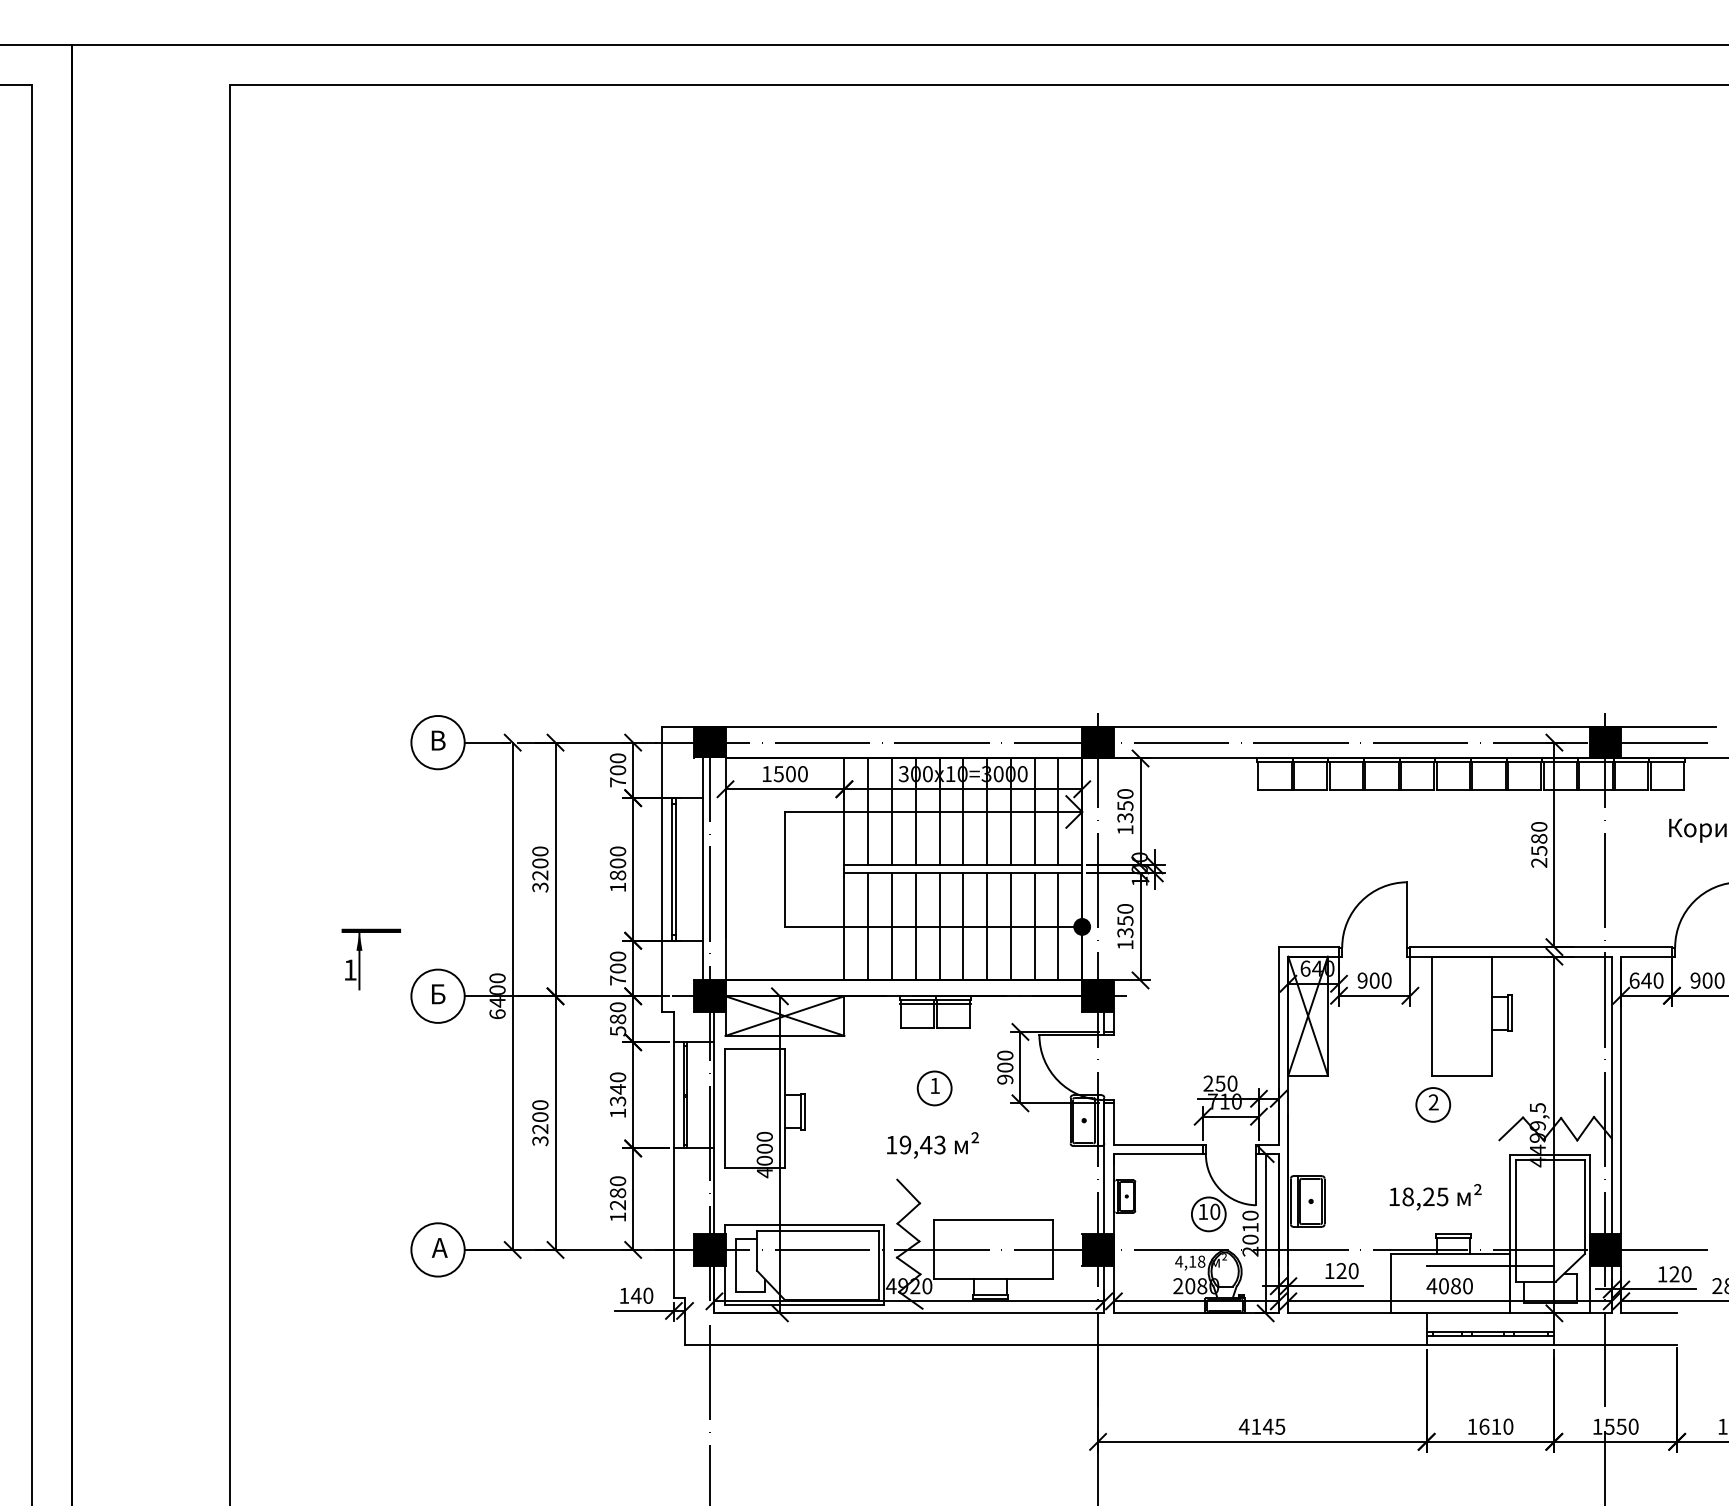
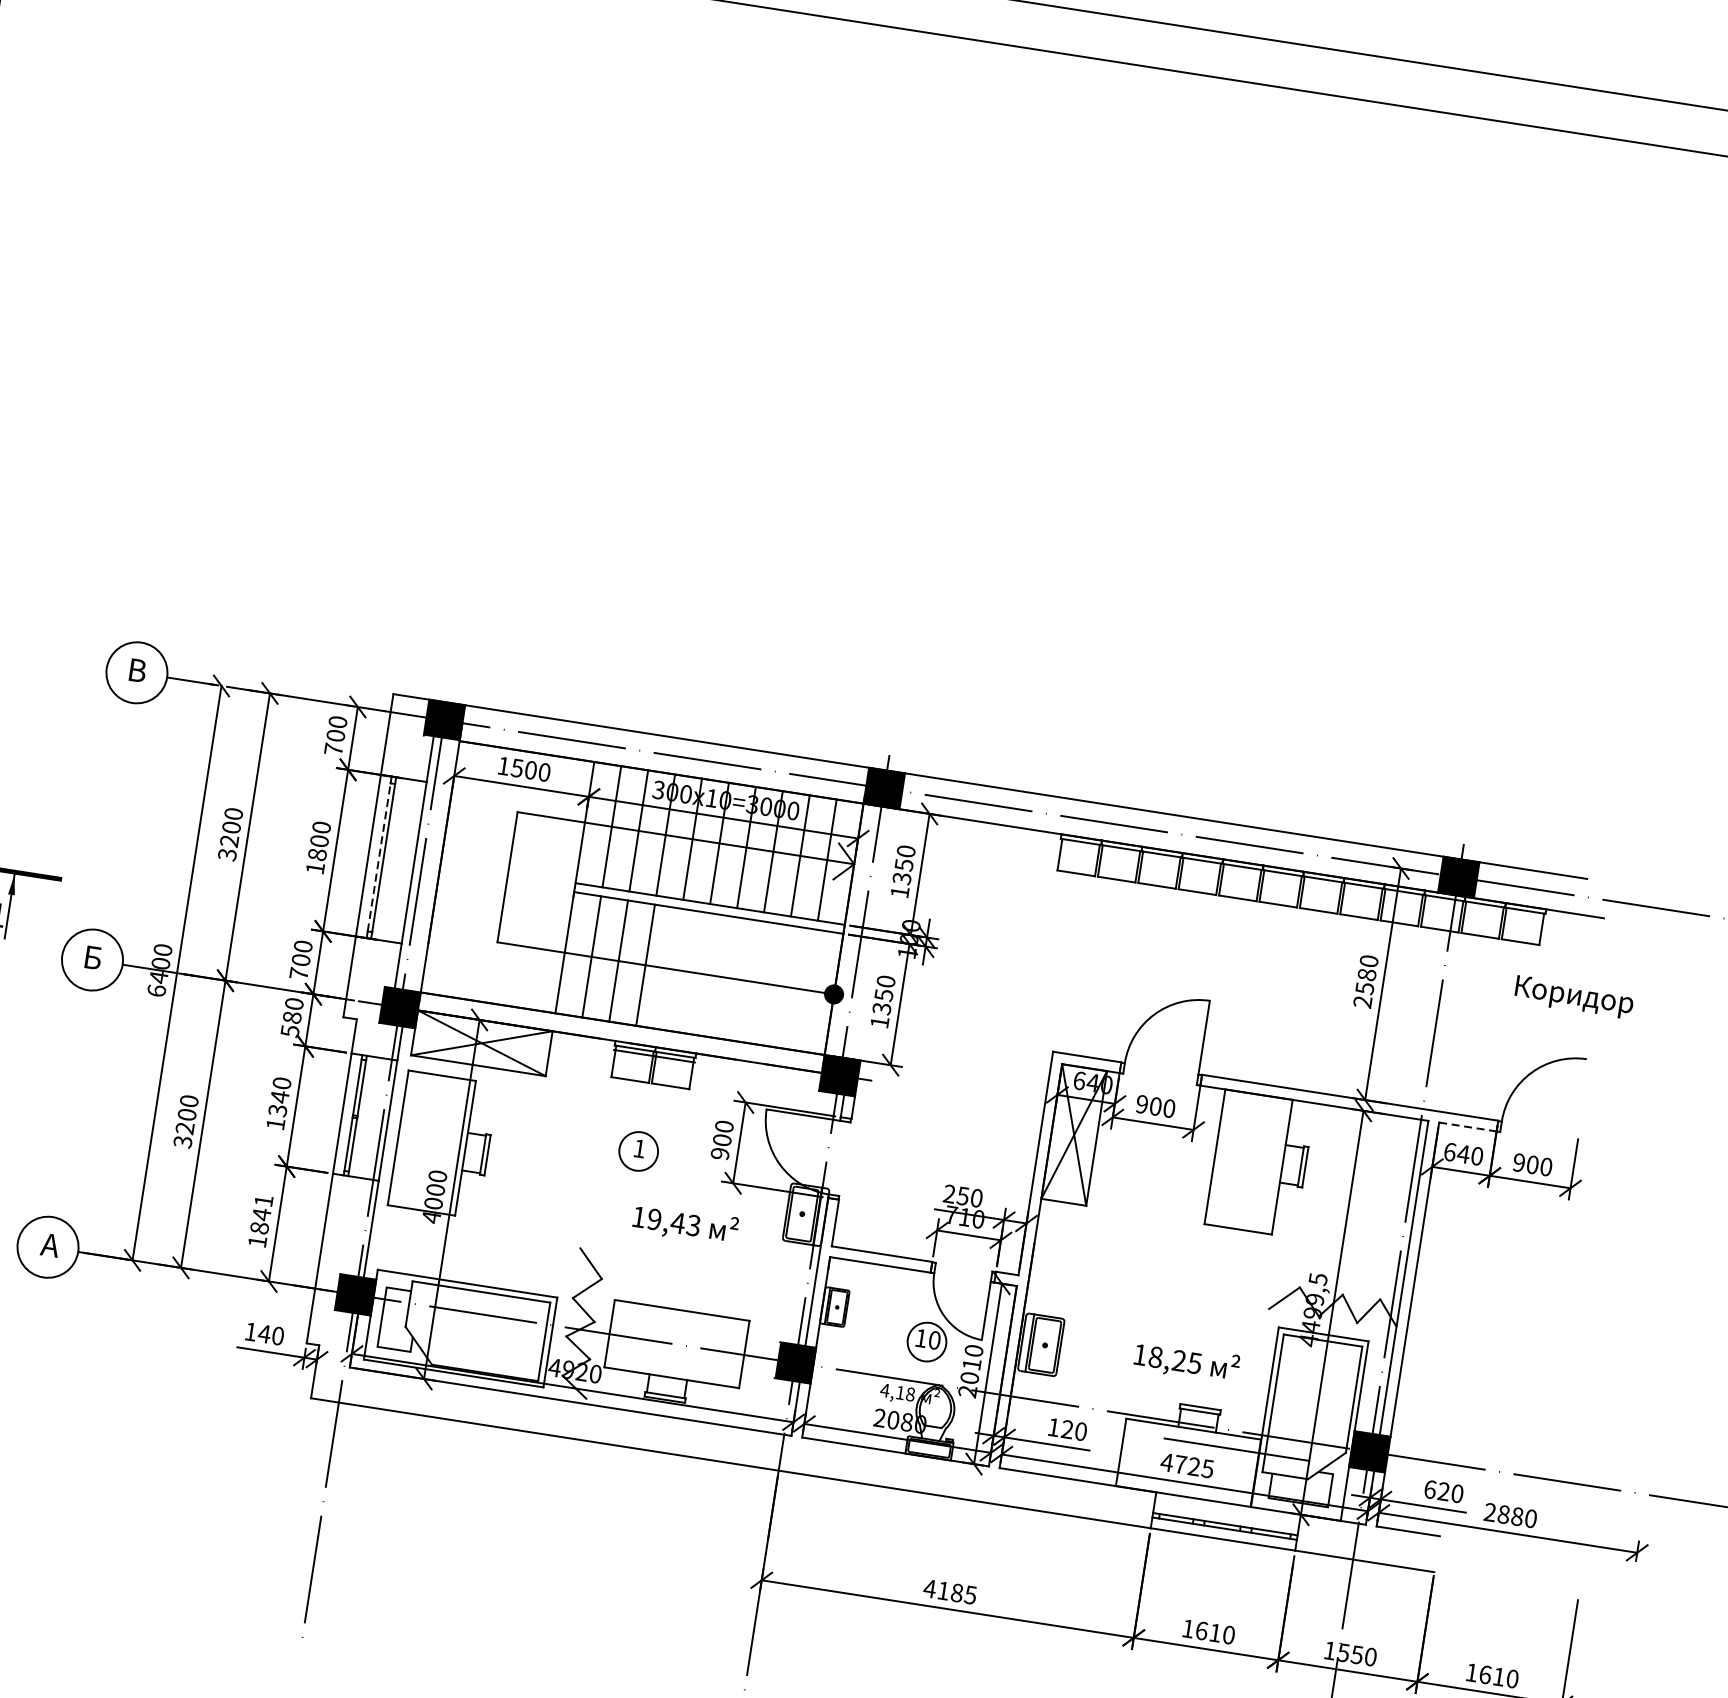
line: (671, 868) -> (379, 856), solid -> dashed
line: (939, 926) -> (672, 968), removed
line: (963, 926) -> (699, 973), removed
line: (987, 926) -> (726, 977), removed
line: (1010, 926) -> (752, 981), removed
line: (1034, 926) -> (780, 985), removed
line: (1058, 926) -> (807, 989), removed
line: (1647, 956) -> (1468, 1127), solid -> dashed
part: (1433, 1104) -> (1200, 1257), removed
text: (932, 1145) -> (685, 1224), moved
text: (617, 1193) -> (261, 1214), 1280 -> 1841
text: (1662, 1274) -> (1430, 1489), 120 -> 620
text: (1455, 1286) -> (1193, 1467), 4080 -> 4725
text: (1267, 1426) -> (956, 1592), 4145 -> 4185

